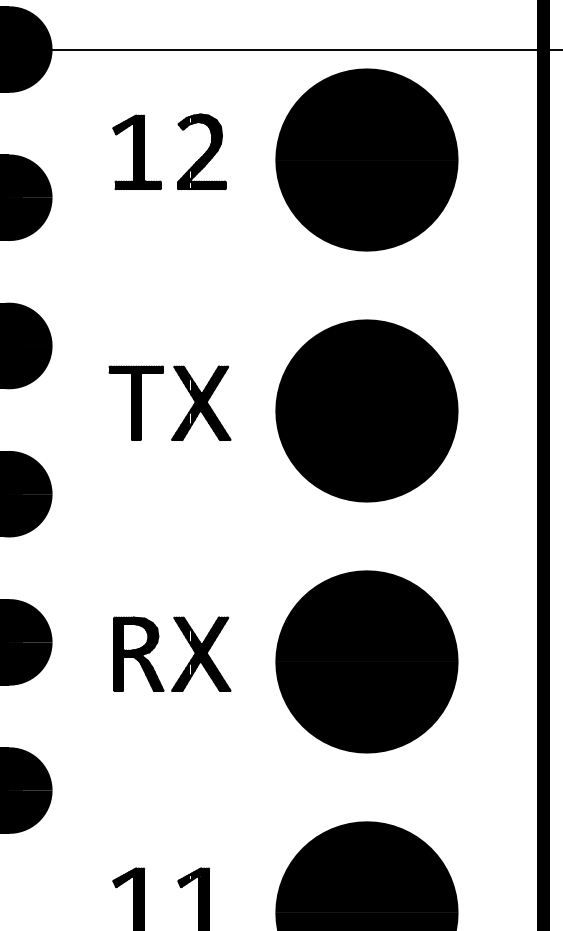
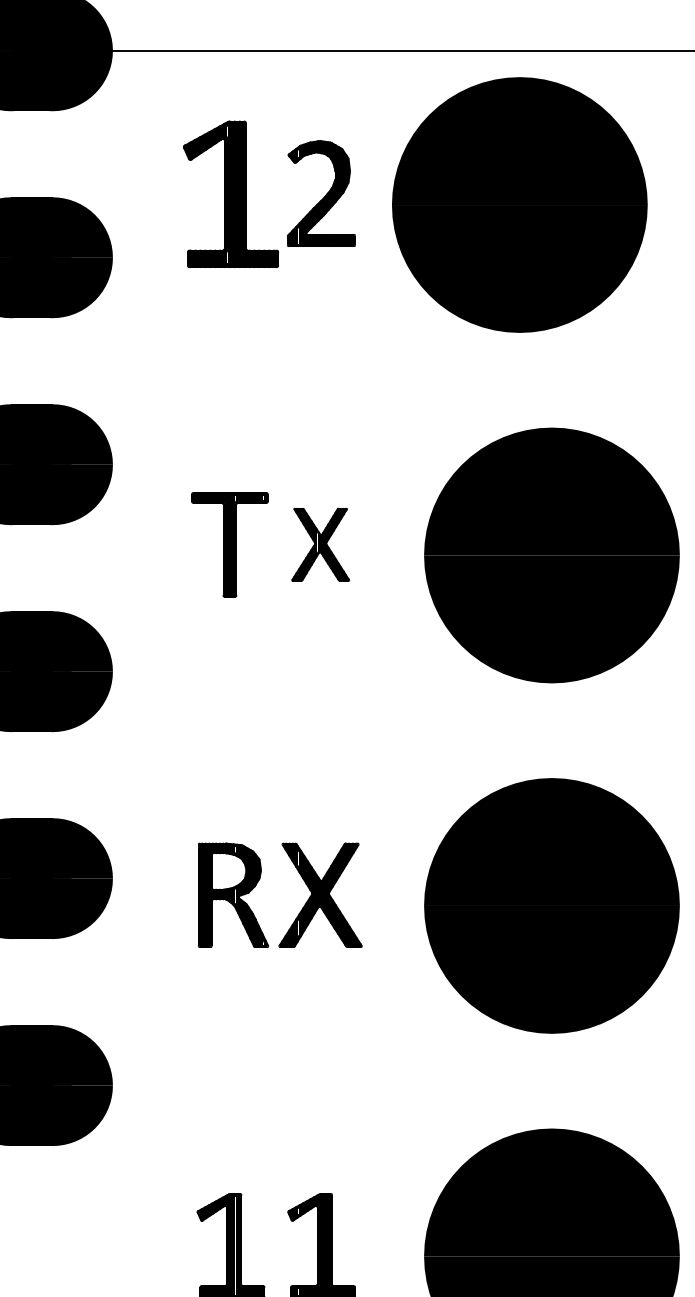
part: (136, 152) -> (230, 194), size x1.4
part: (366, 159) -> (519, 204), moved
part: (201, 402) -> (320, 543), size x0.7

